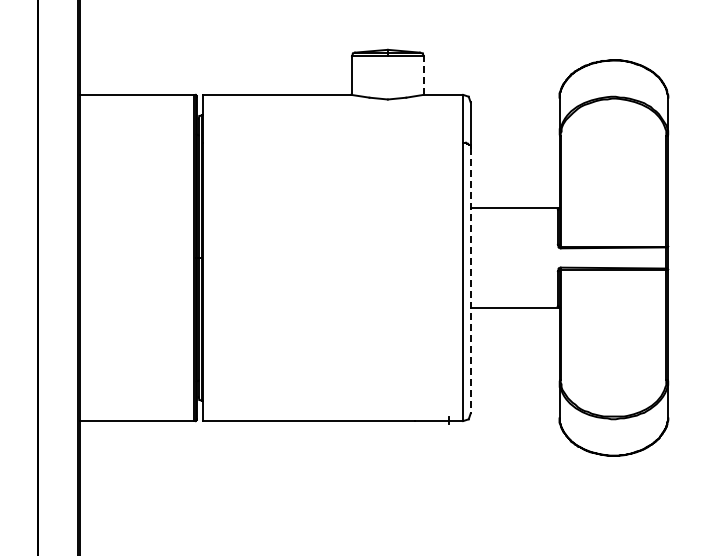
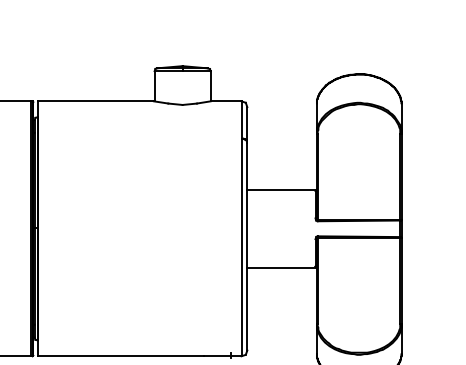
line: (423, 75) -> (210, 86), dashed -> solid
line: (470, 281) -> (247, 247), dashed -> solid

